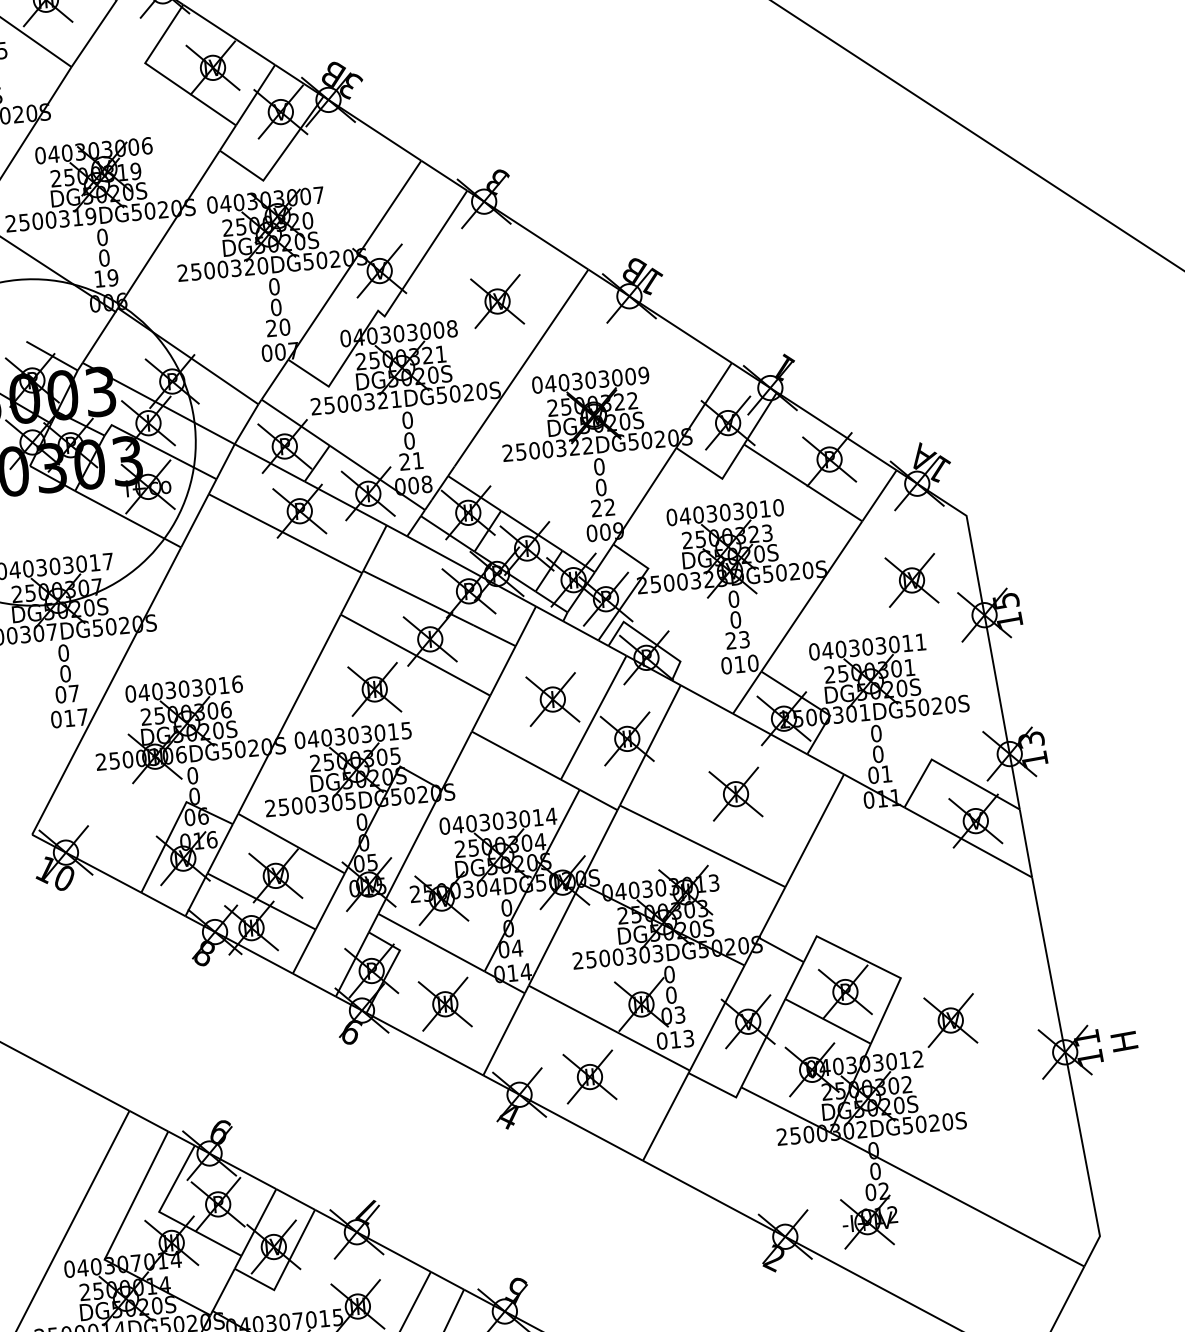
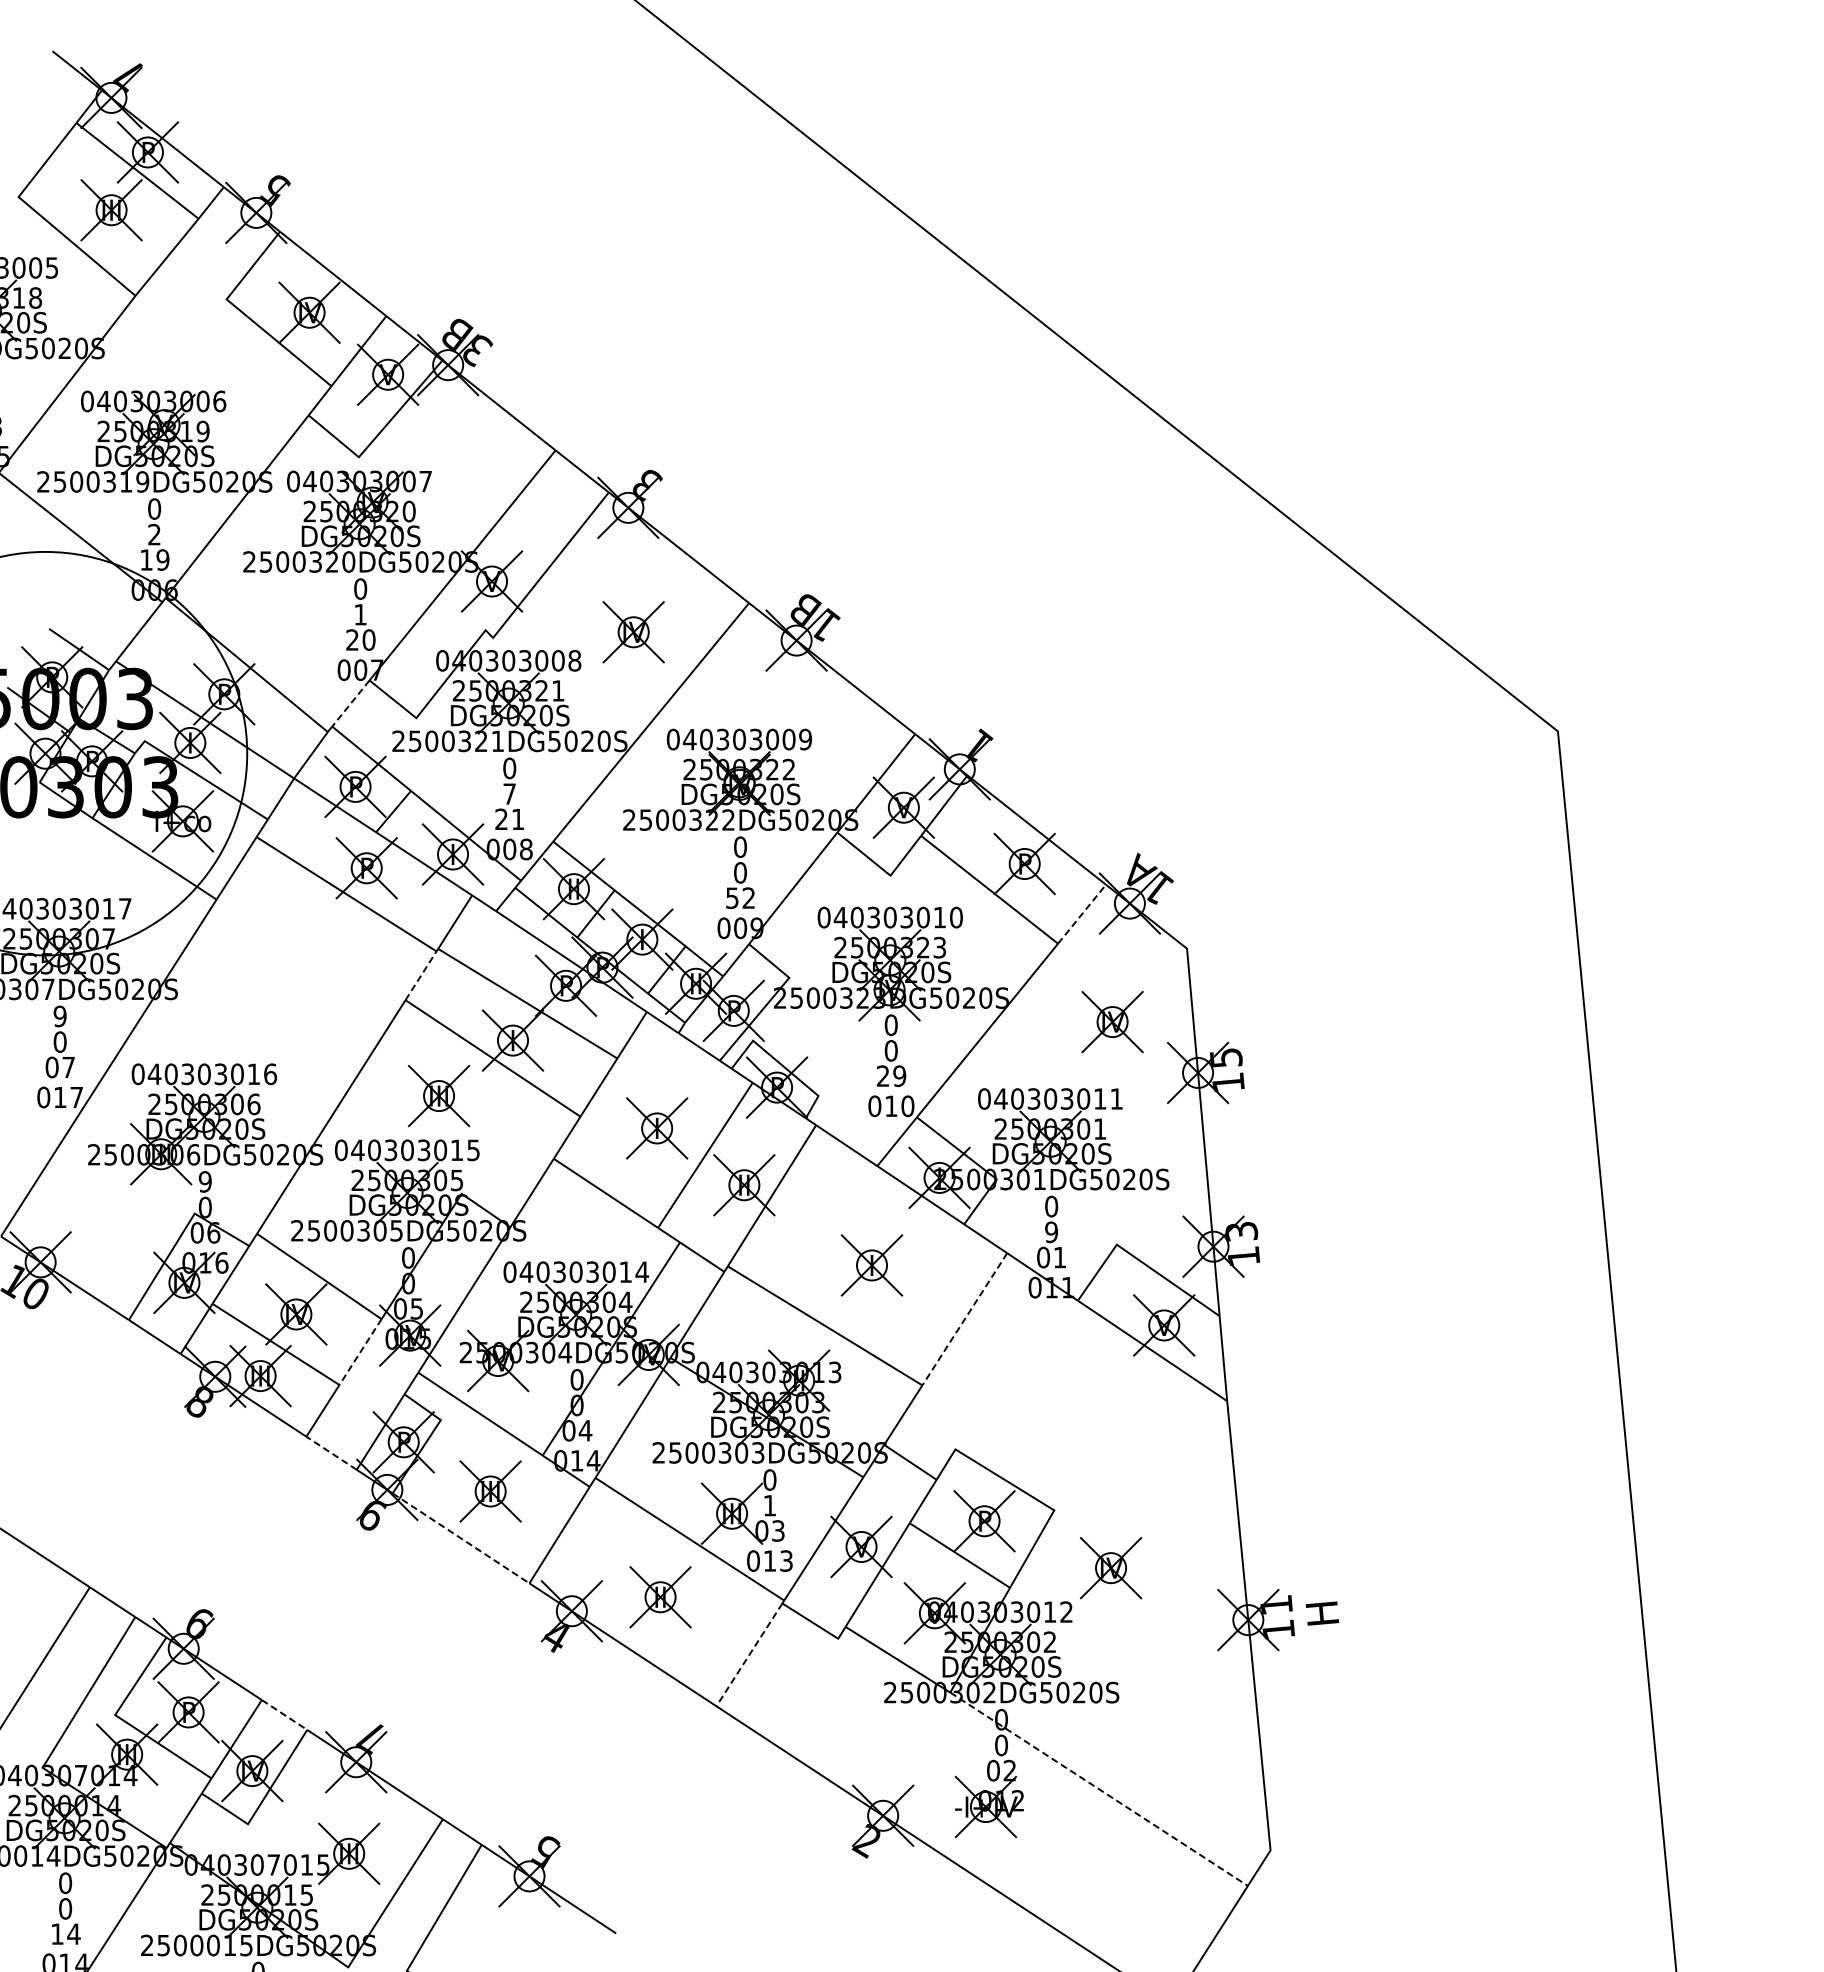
text: (104, 257) -> (154, 534), 0 -> 2
text: (276, 307) -> (360, 614), 0 -> 1
line: (274, 379) -> (350, 703), solid -> dashed
text: (409, 440) -> (509, 793), 0 -> 7
line: (879, 496) -> (1082, 914), solid -> dashed
text: (596, 508) -> (732, 898), 22 -> 52
line: (351, 593) -> (421, 975), solid -> dashed
text: (744, 639) -> (899, 1075), 23 -> 29
text: (63, 653) -> (59, 1016), 0 -> 9
text: (878, 754) -> (1051, 1232), 0 -> 9
text: (192, 775) -> (204, 1181), 0 -> 9
line: (814, 830) -> (964, 1319), solid -> dashed
line: (330, 901) -> (360, 1352), solid -> dashed
line: (314, 984) -> (331, 1452), solid -> dashed
text: (671, 995) -> (769, 1505), 0 -> 1
line: (425, 1044) -> (461, 1538), solid -> dashed
line: (665, 1117) -> (749, 1655), solid -> dashed
line: (295, 1199) -> (284, 1715), solid -> dashed
line: (957, 1199) -> (1099, 1789), solid -> dashed

